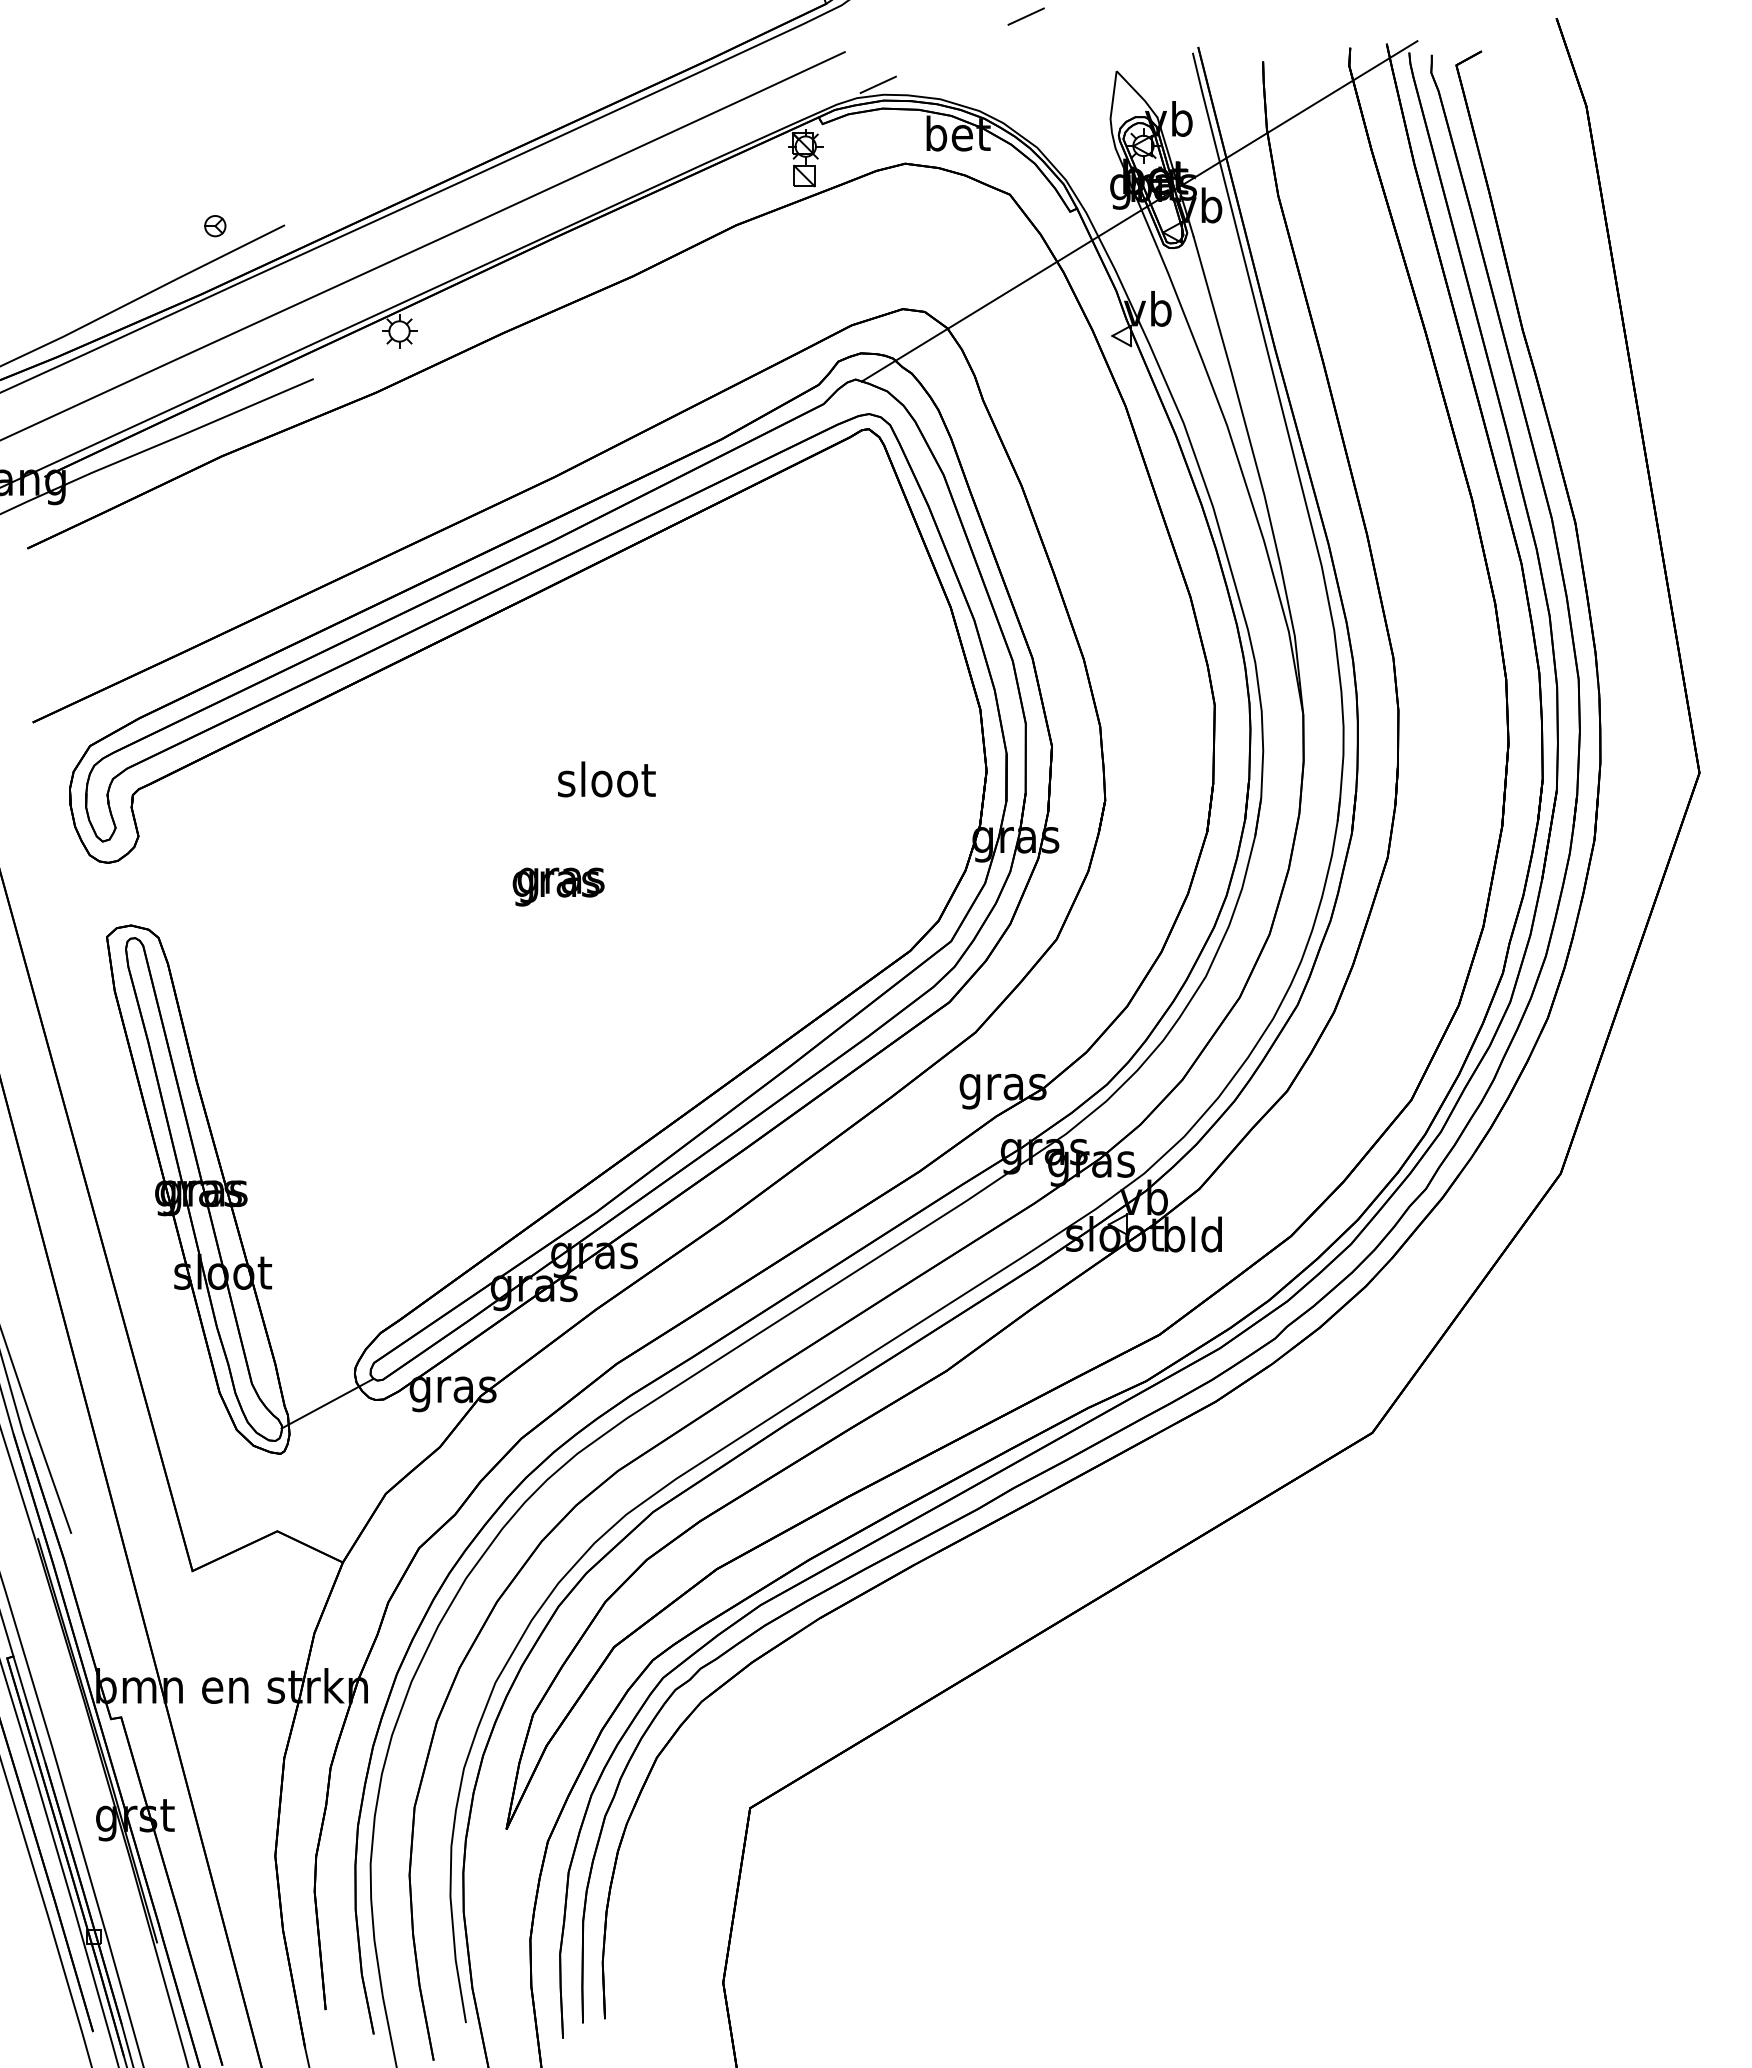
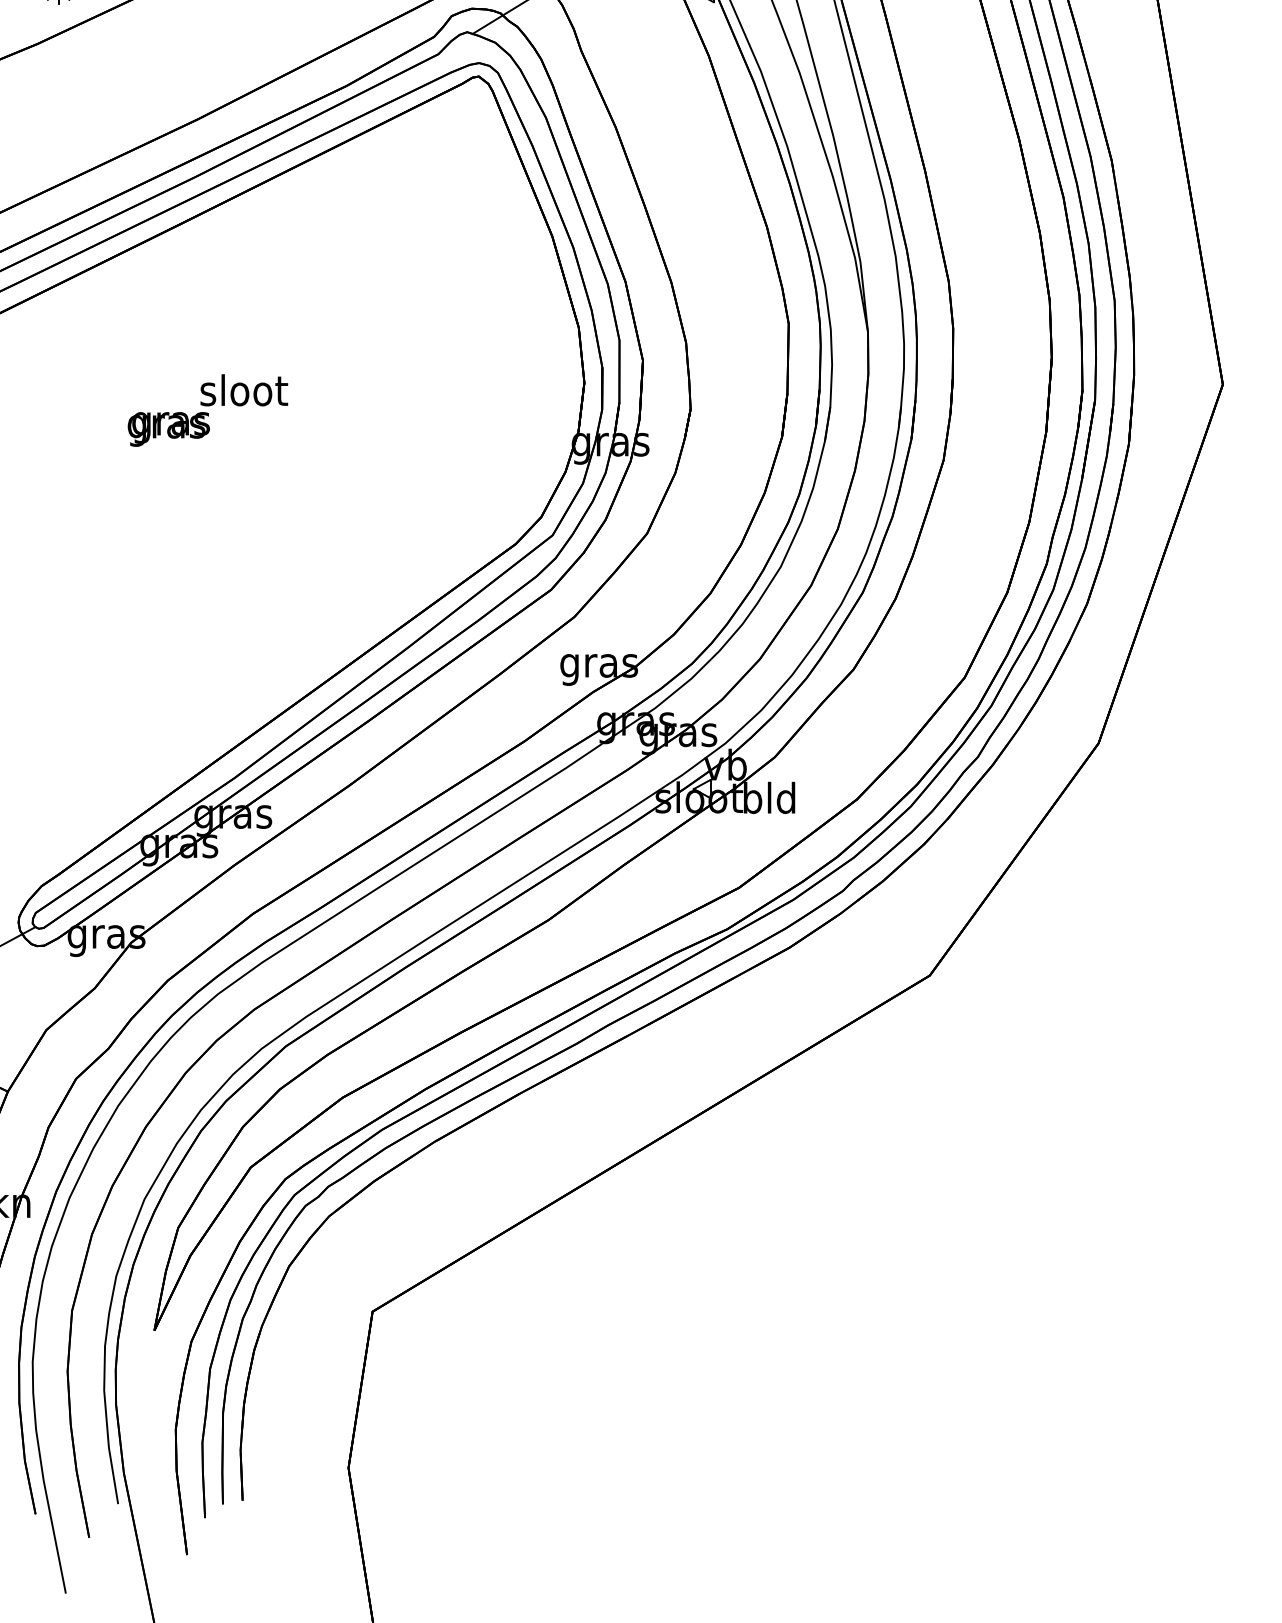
text: (558, 886) -> (168, 428), moved

